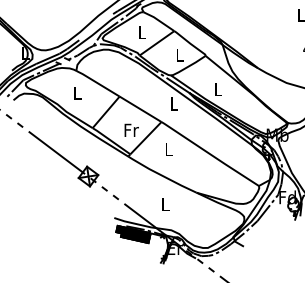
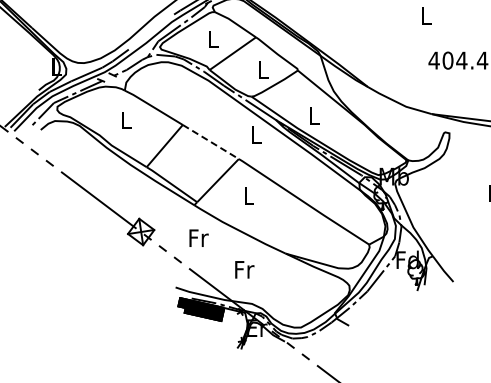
line: (140, 109) -> (210, 142), solid -> dashed
text: (131, 129) -> (198, 237), moved
text: (165, 204) -> (244, 269), L -> Fr

